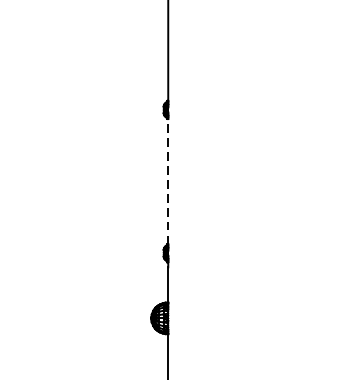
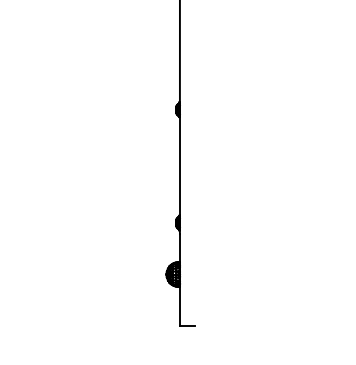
line: (167, 181) -> (179, 166), dashed -> solid

